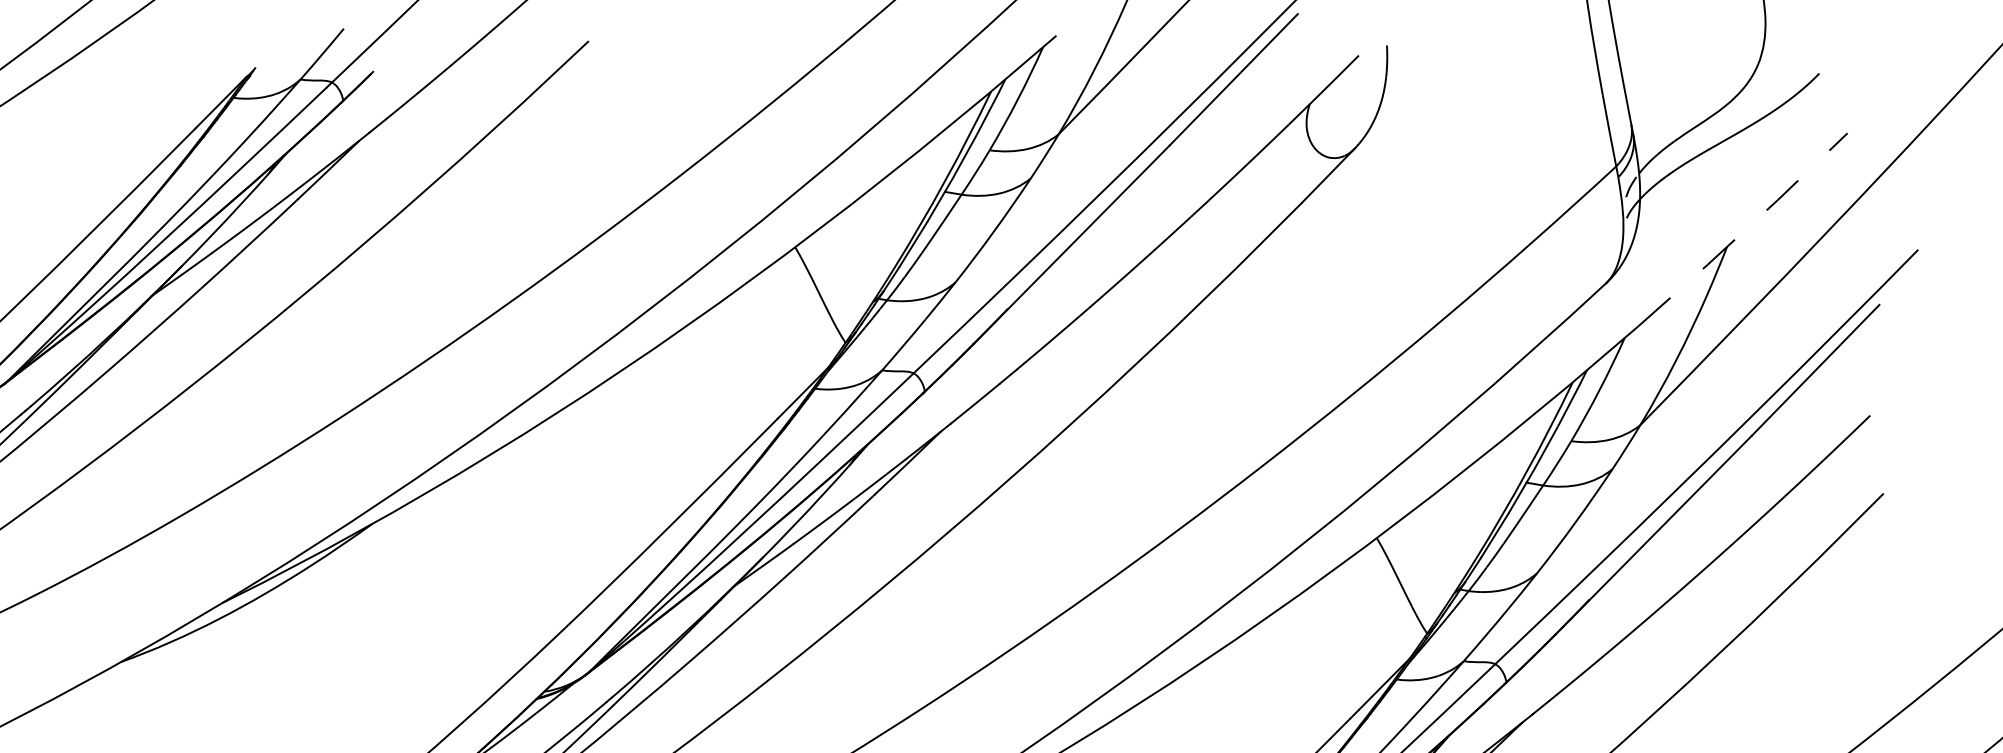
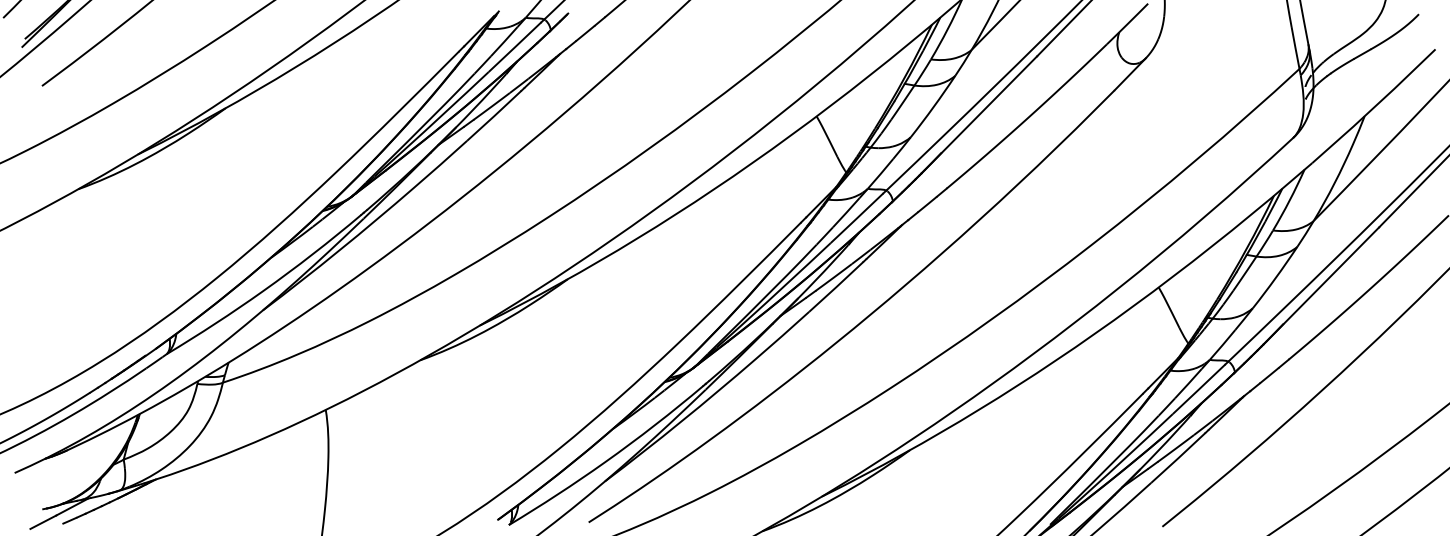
line: (1743, 230) -> (1374, 106), dashed -> solid

